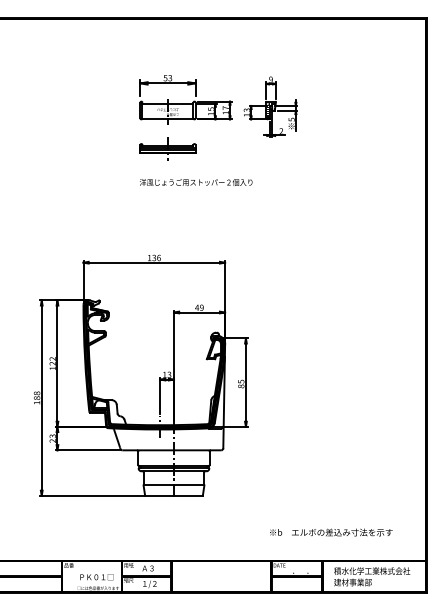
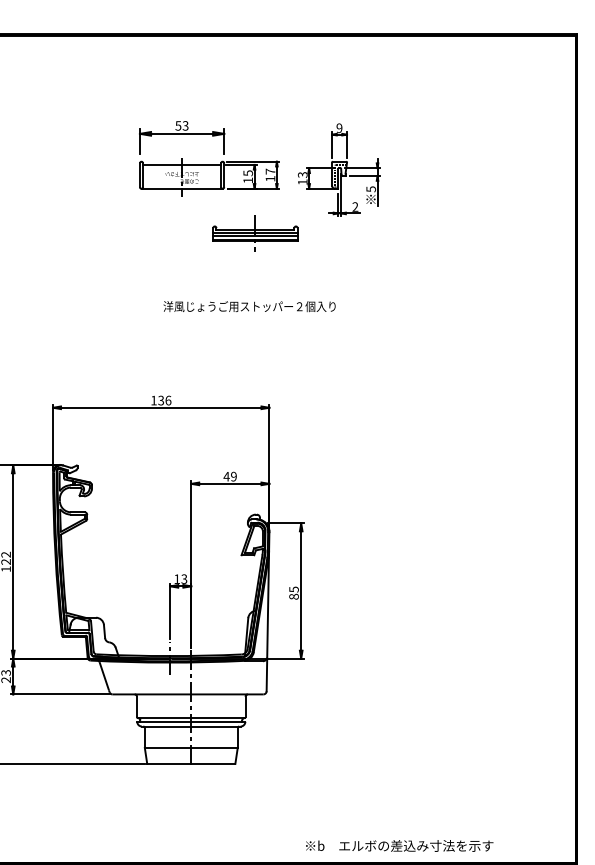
part: (167, 148) -> (254, 233), moved
text: (196, 182) -> (250, 306), moved
text: (331, 532) -> (399, 845), moved

